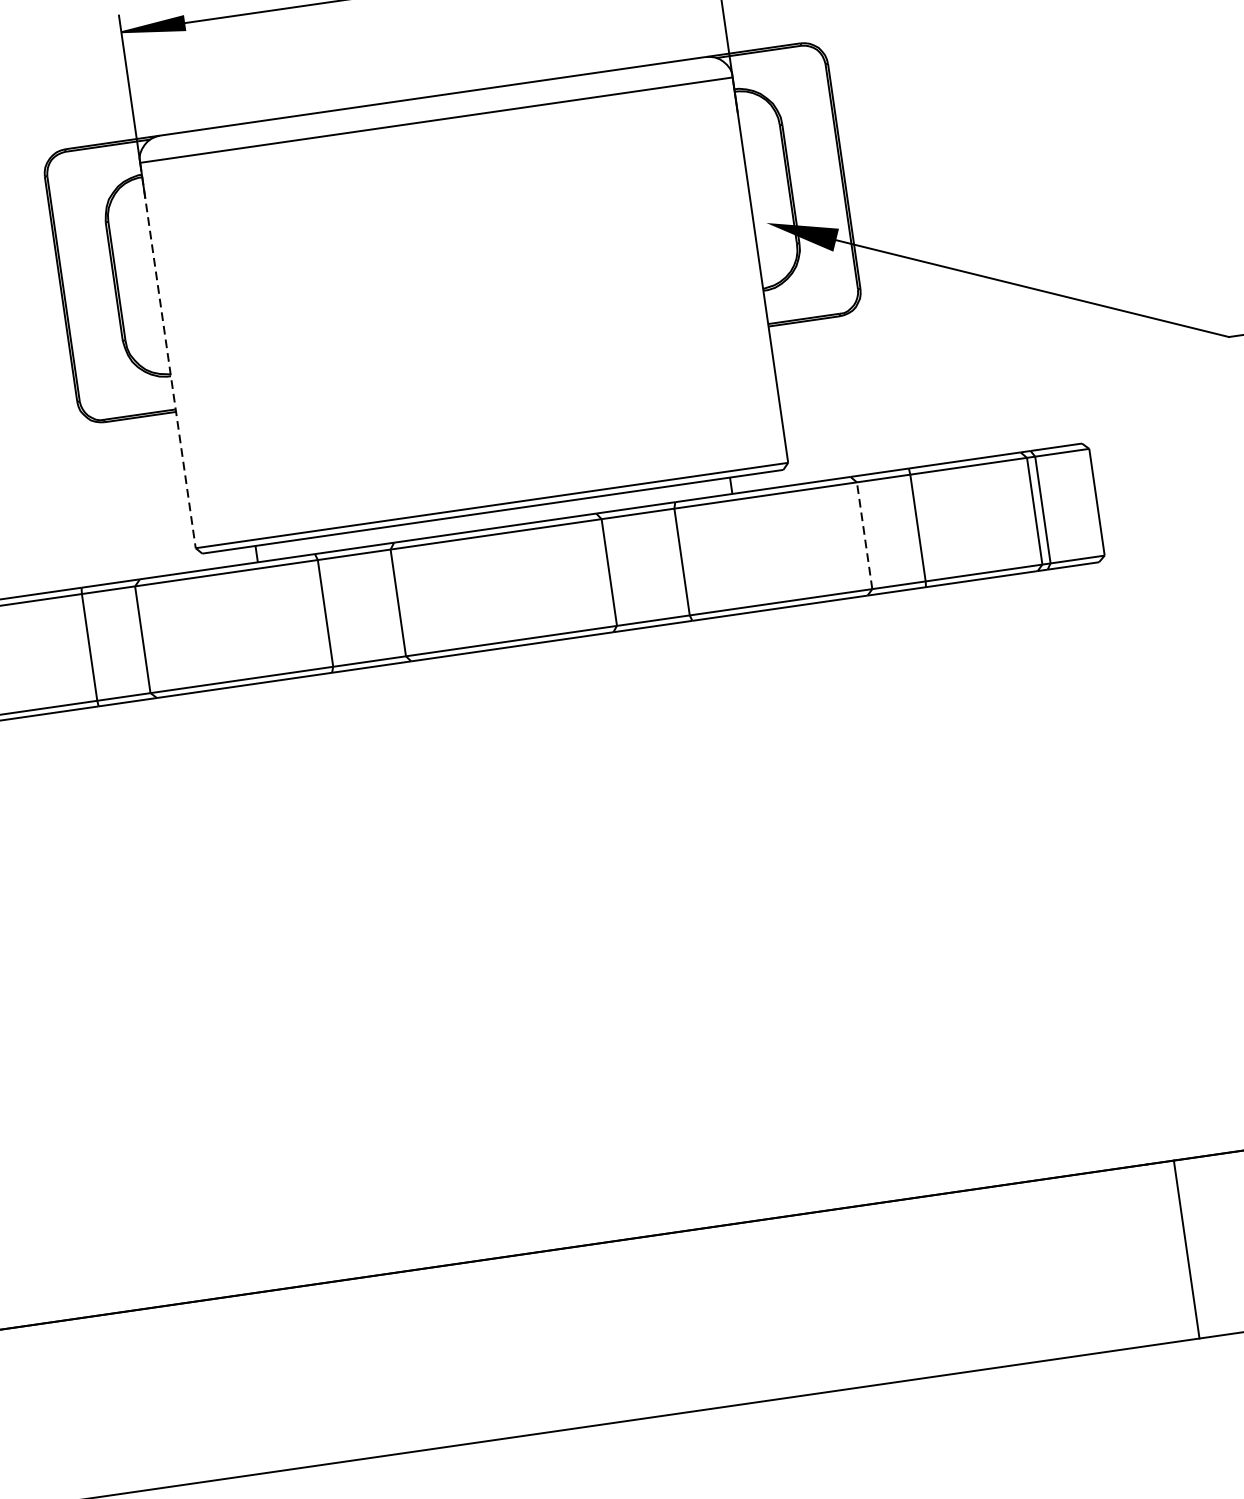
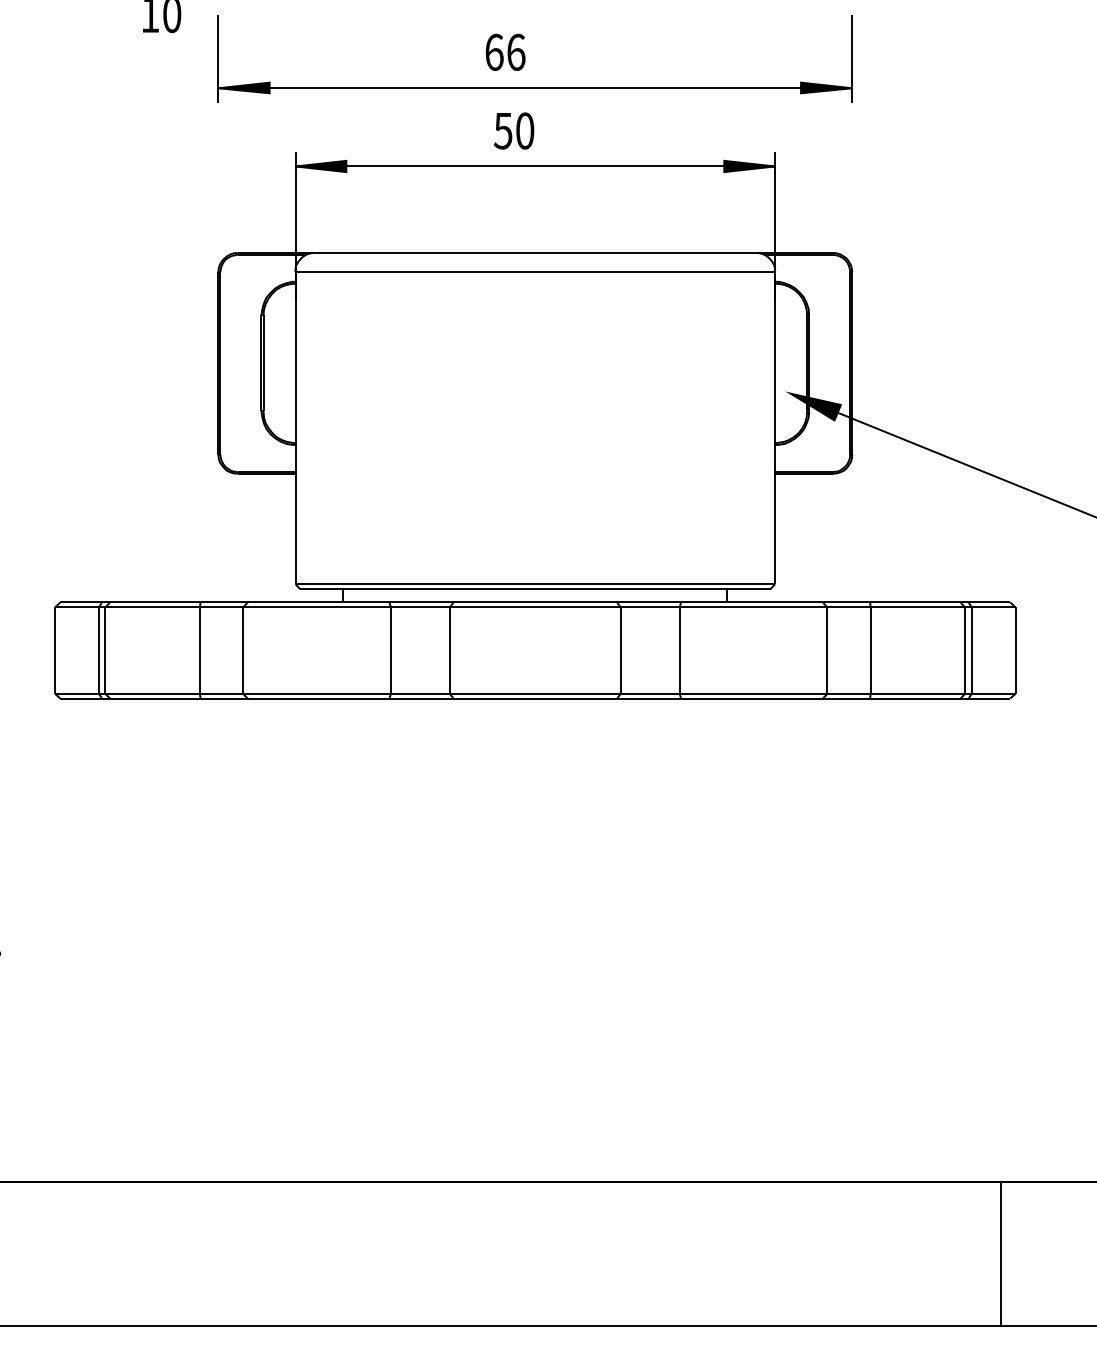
line: (167, 355) -> (295, 428), dashed -> solid
line: (864, 535) -> (827, 650), dashed -> solid

